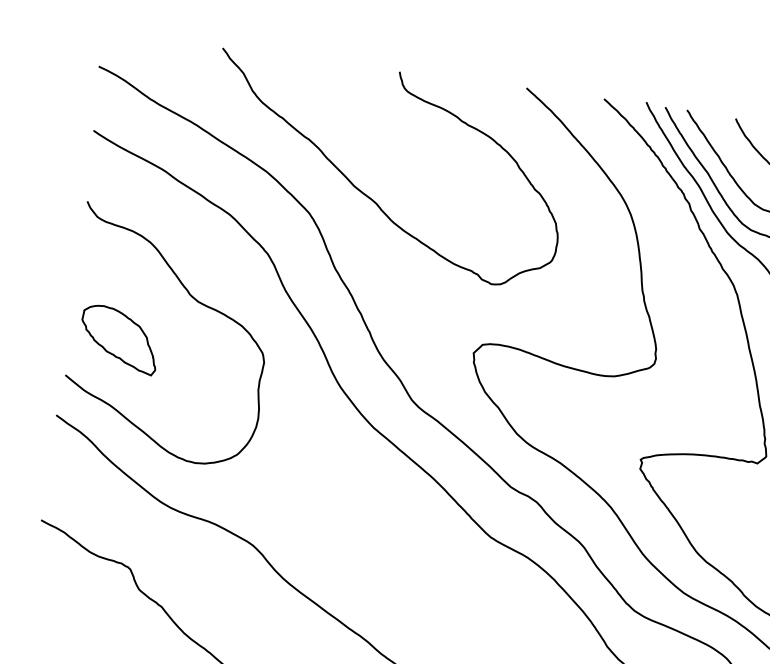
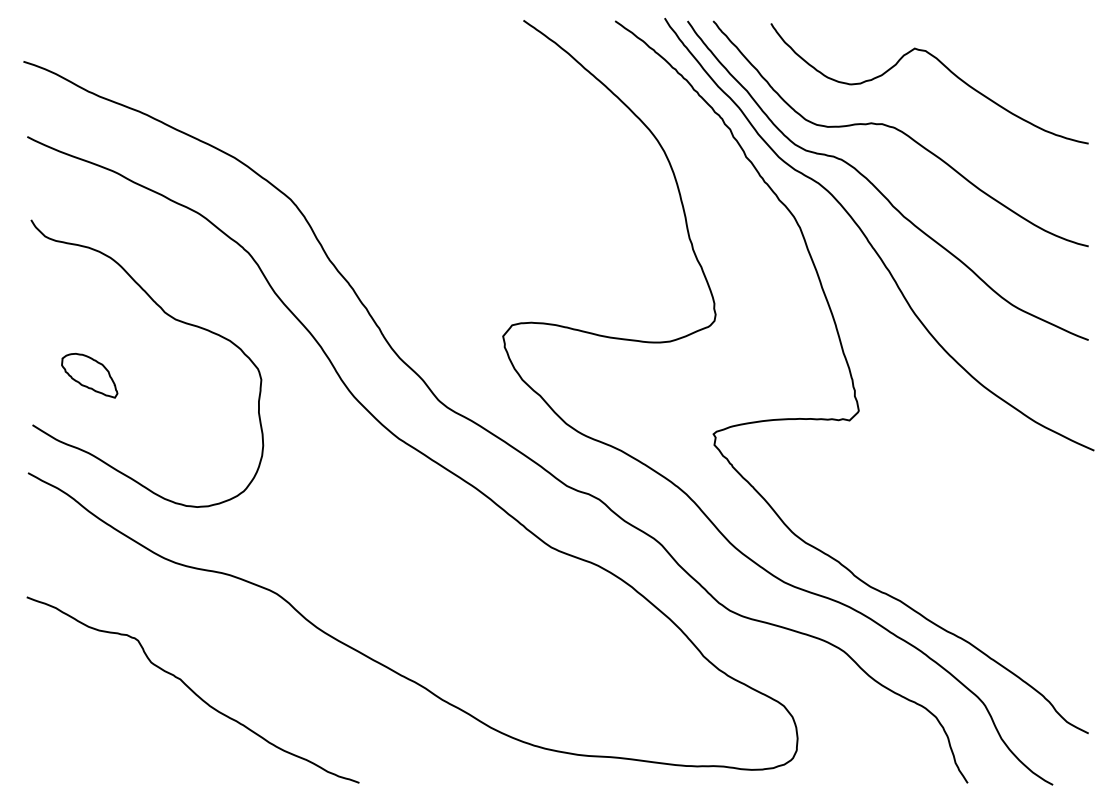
curve: (369, 196) -> (357, 170), removed
part: (119, 339) -> (89, 375), size x0.6

